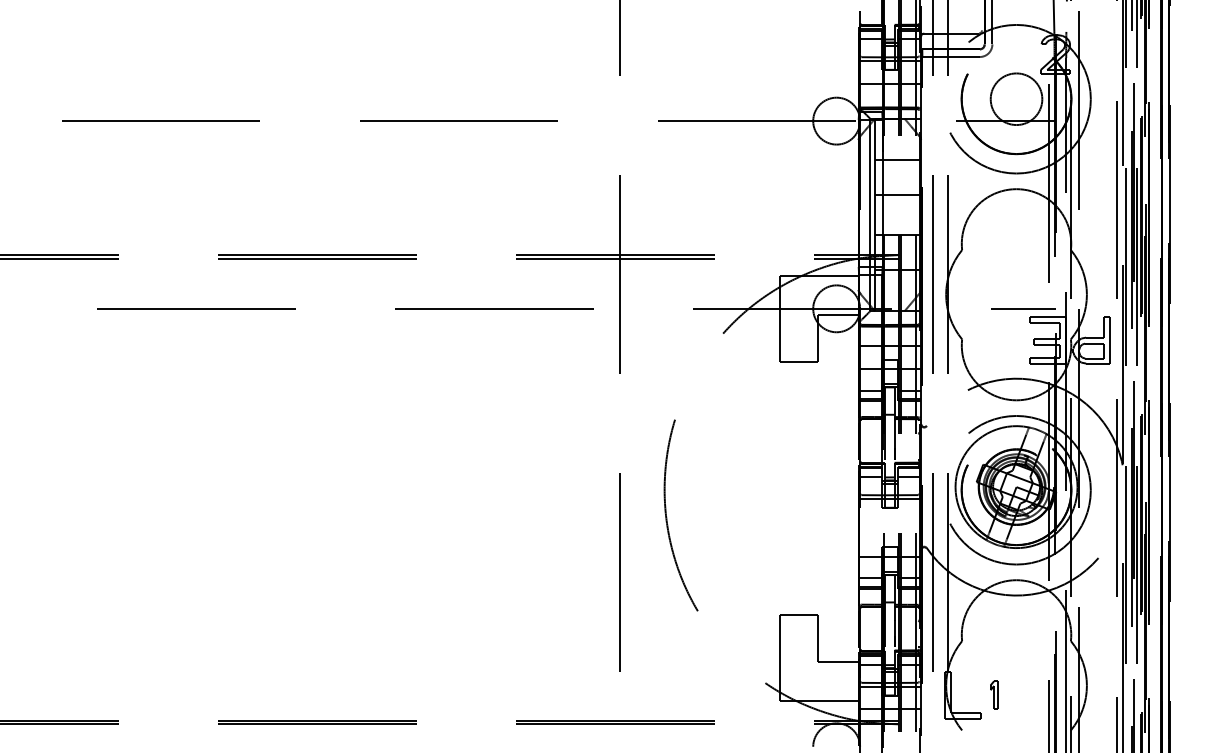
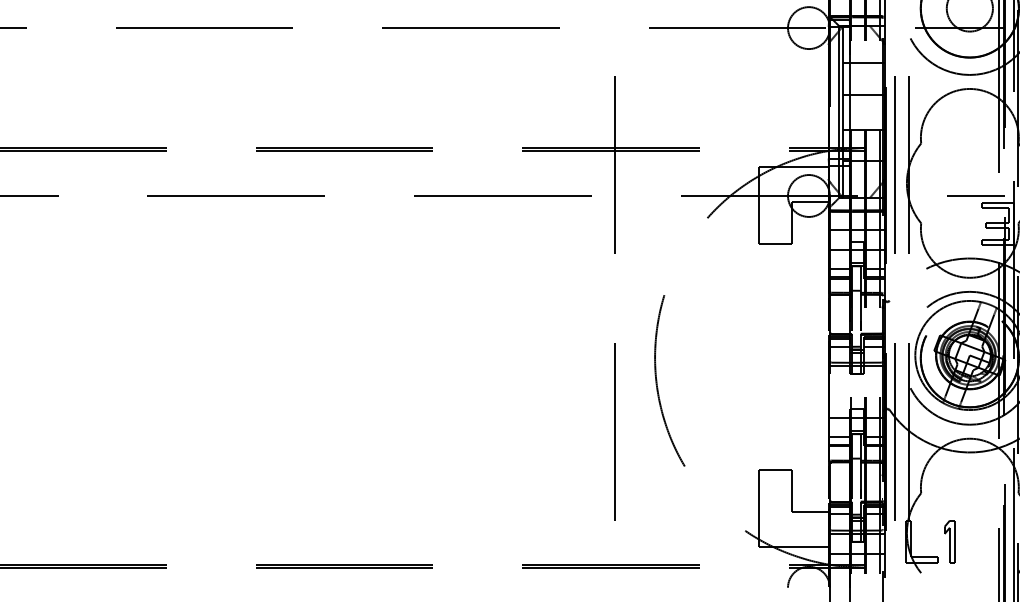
part: (993, 695) -> (949, 541), size x1.67

